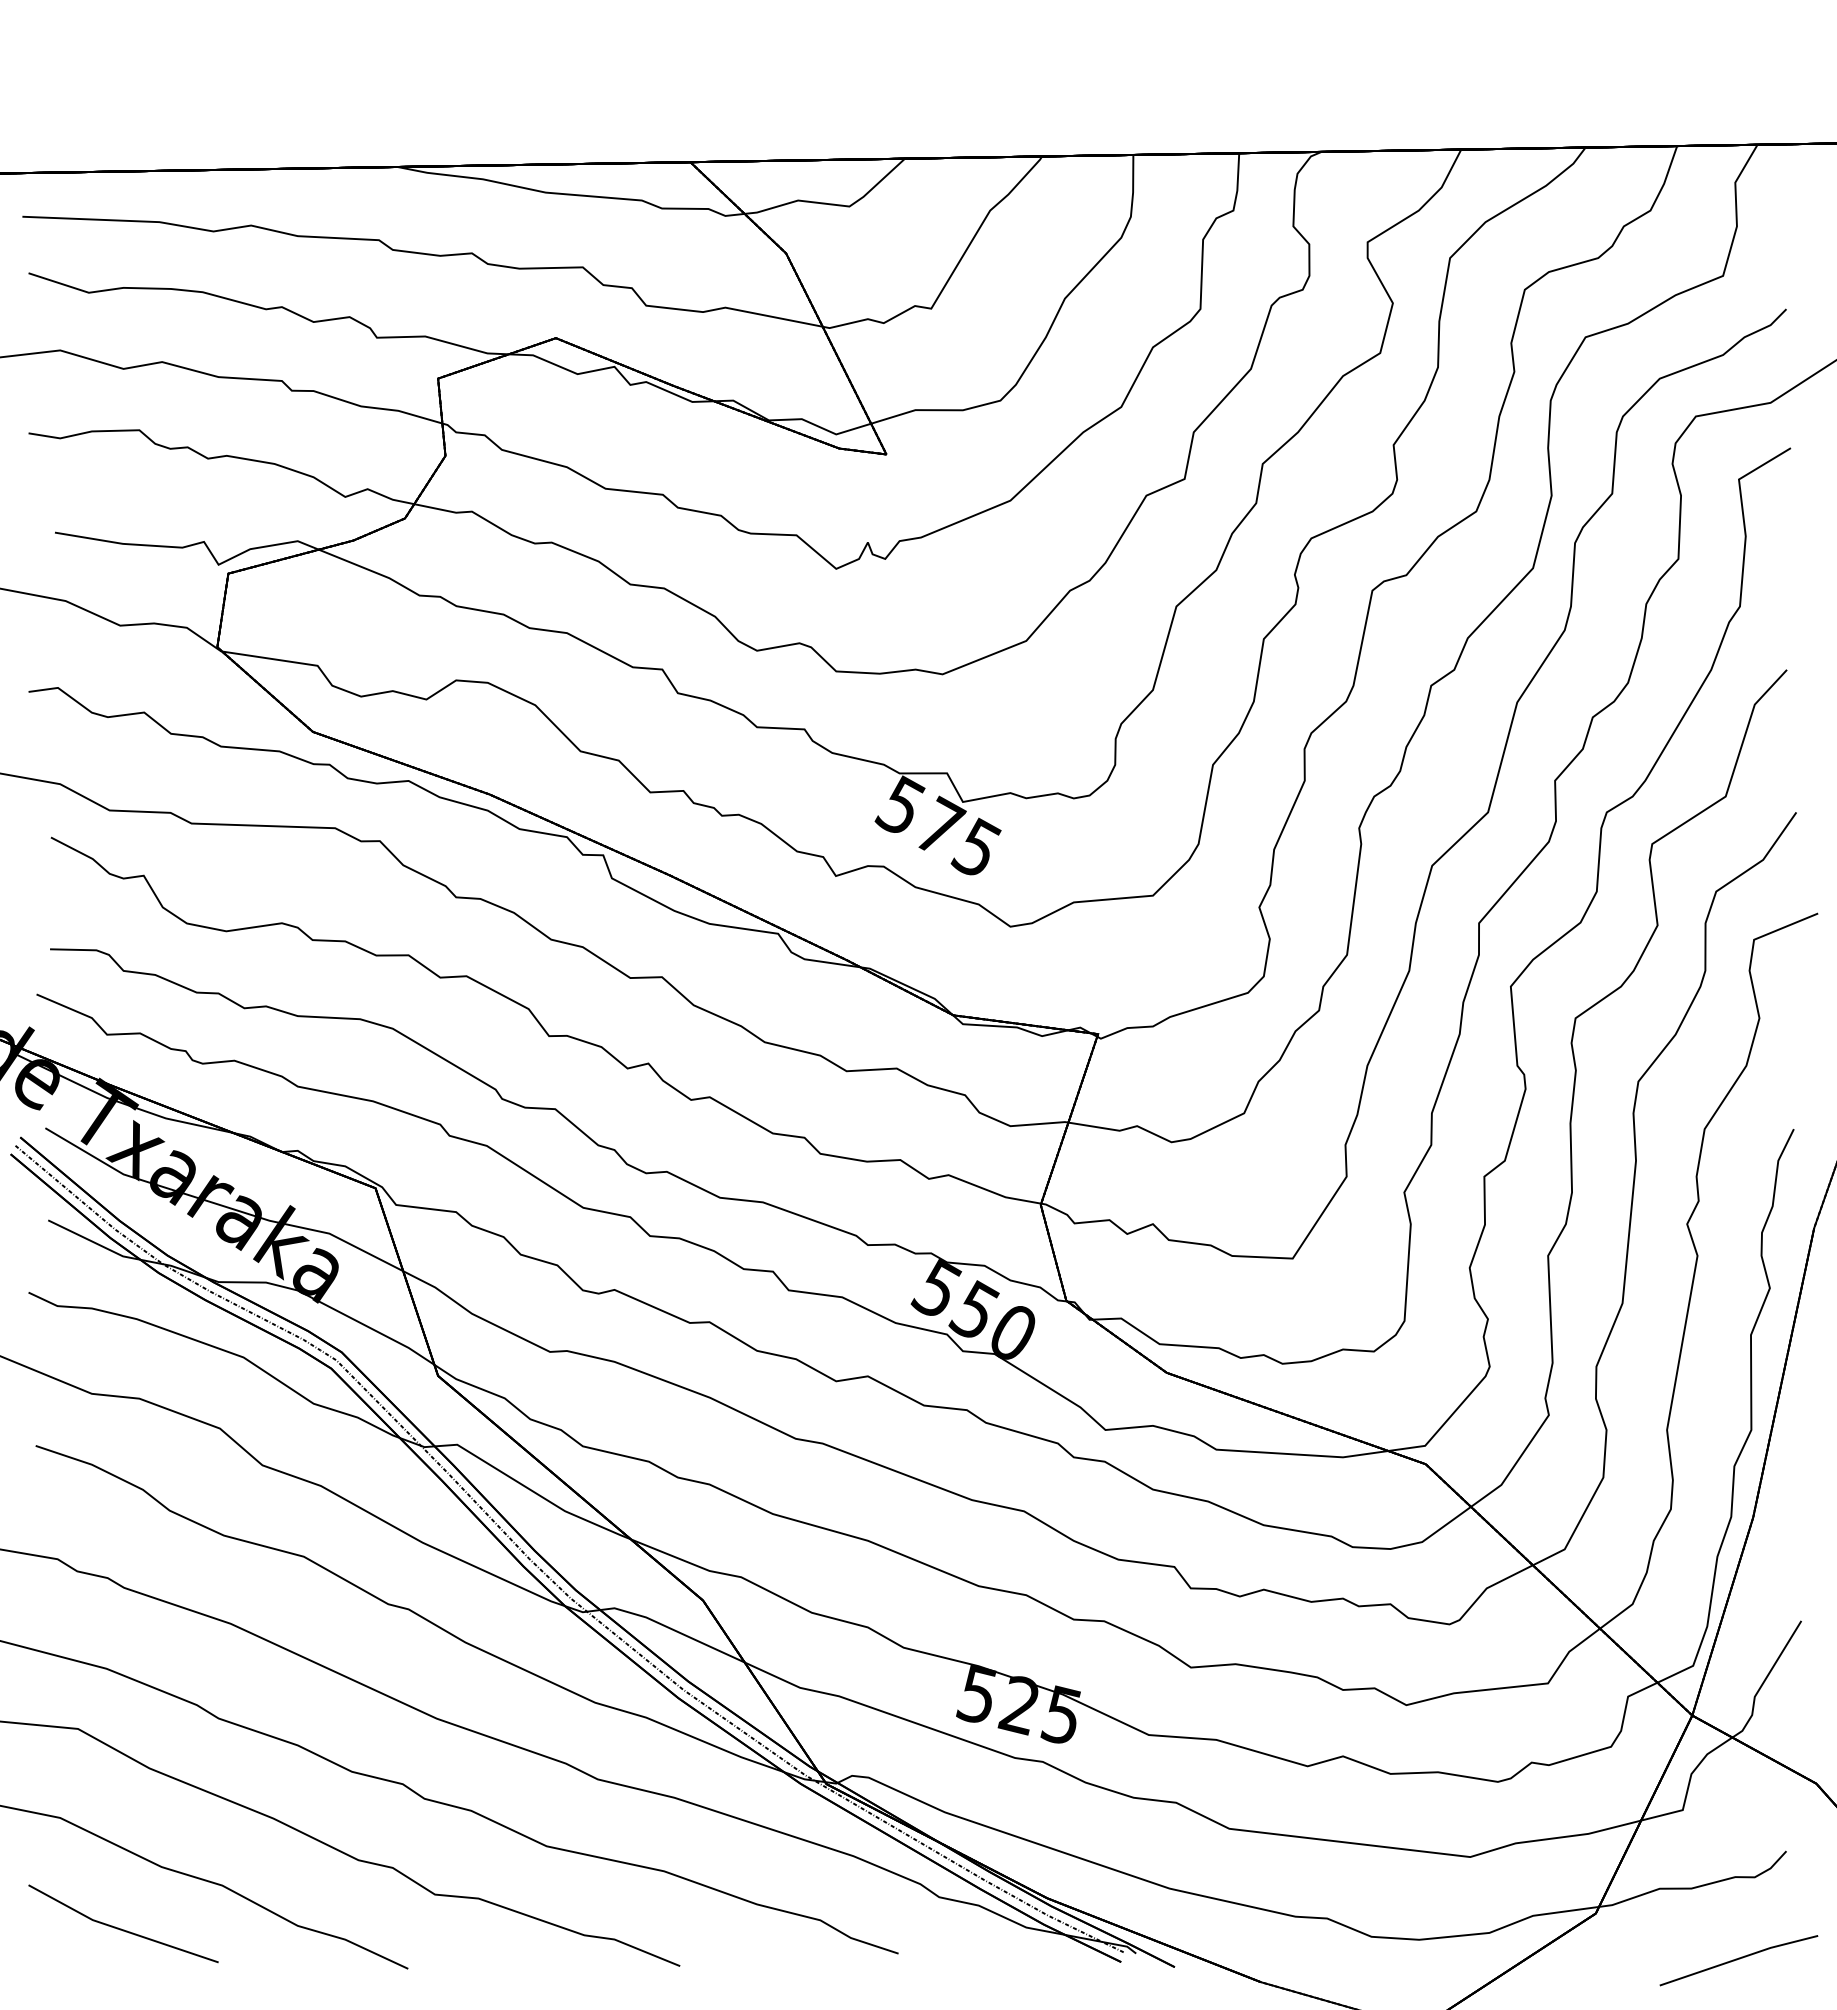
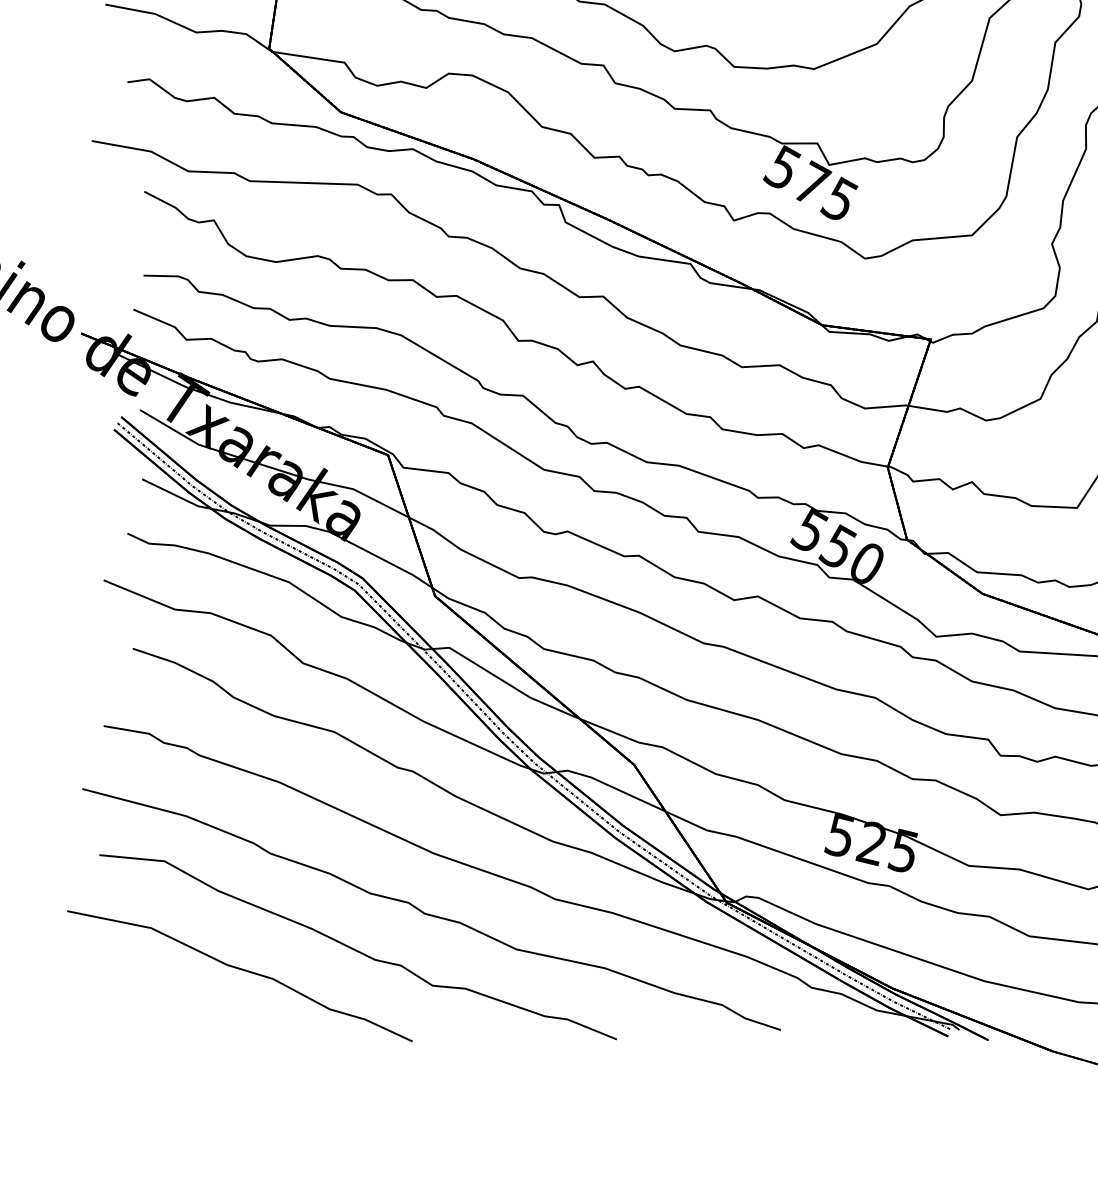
line: (121, 1928) -> (197, 1011), removed

